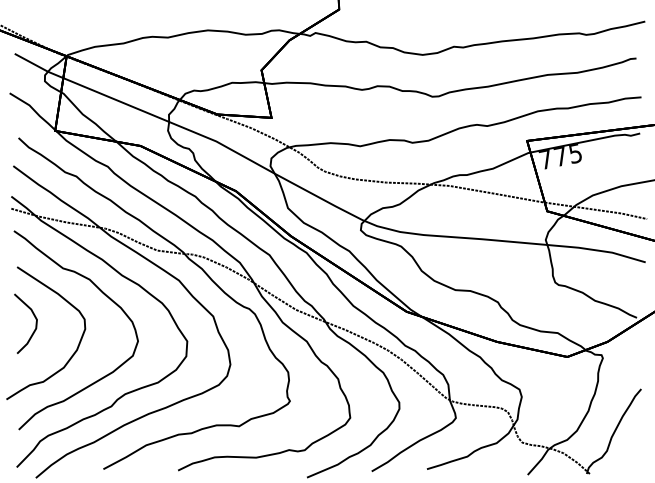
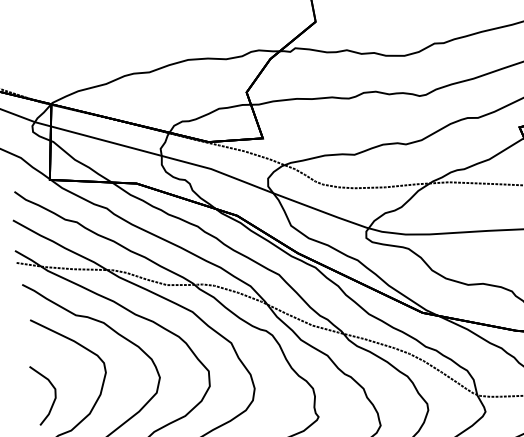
part: (35, 323) -> (54, 393), moved

